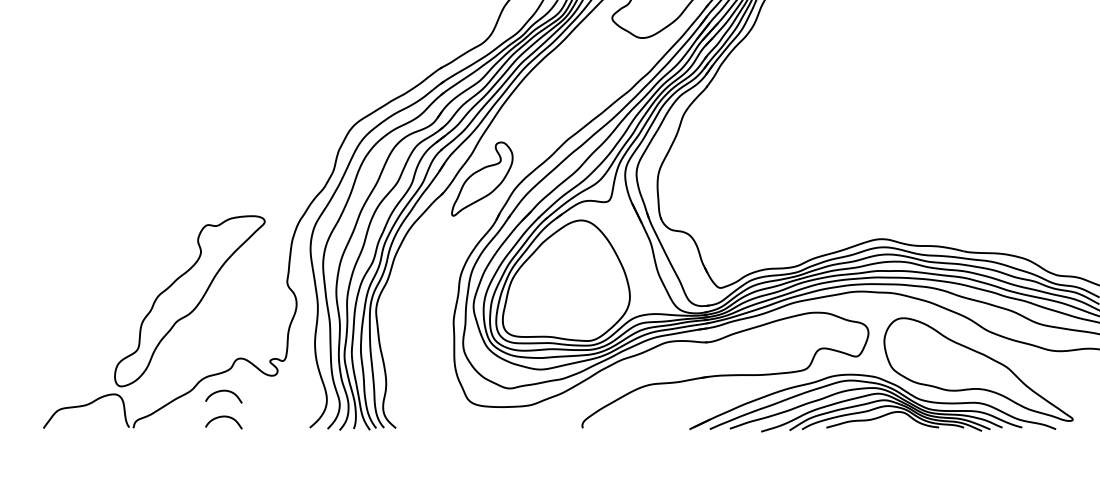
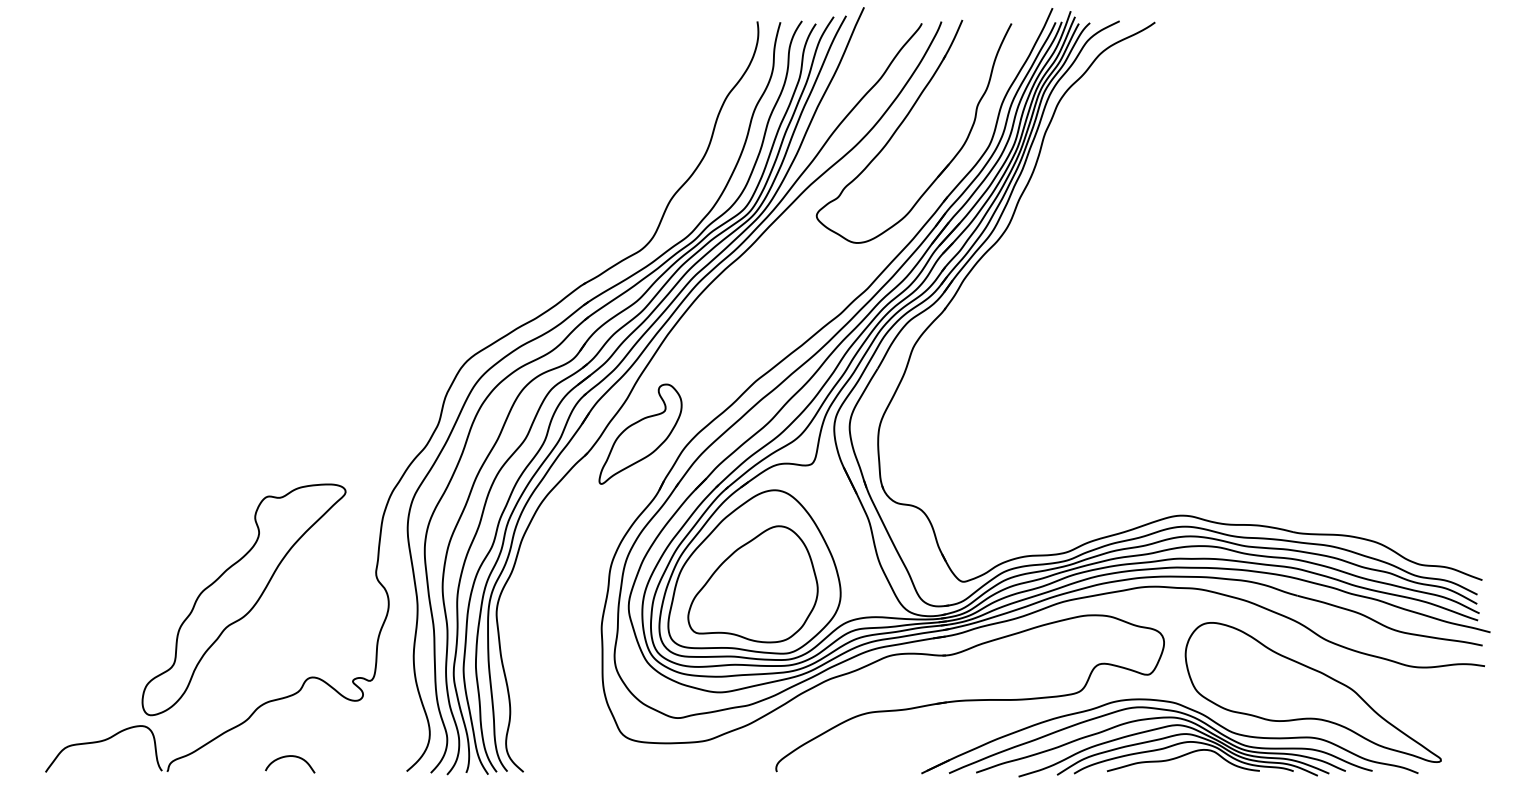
part: (564, 289) -> (752, 584), added
curve: (222, 391) -> (288, 722), removed

